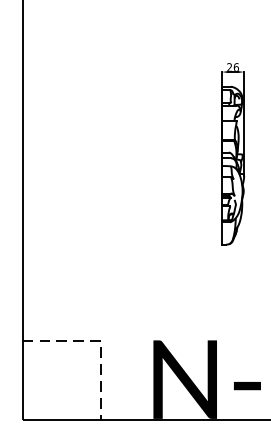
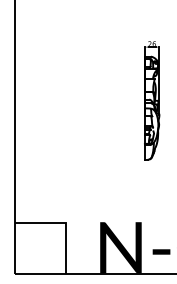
line: (101, 340) -> (66, 222), dashed -> solid

